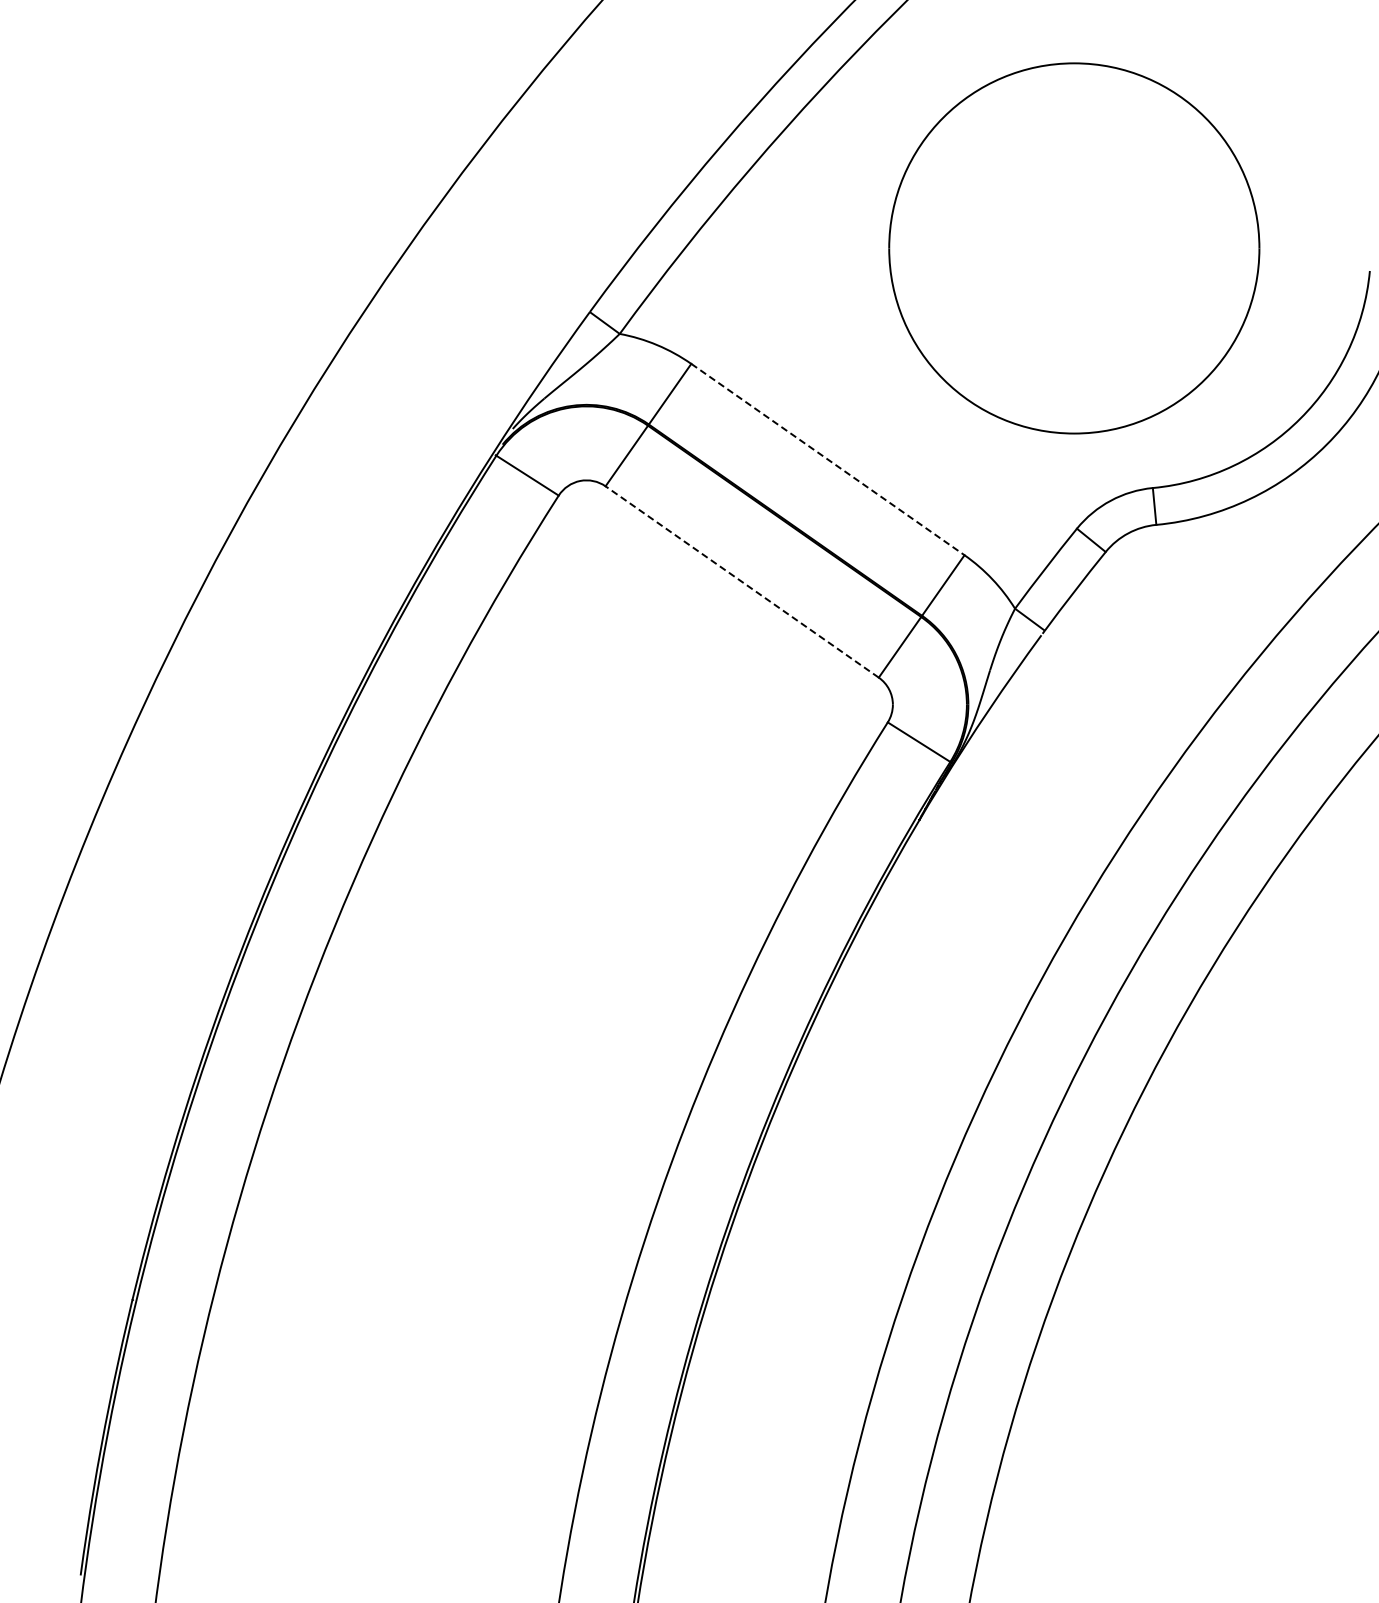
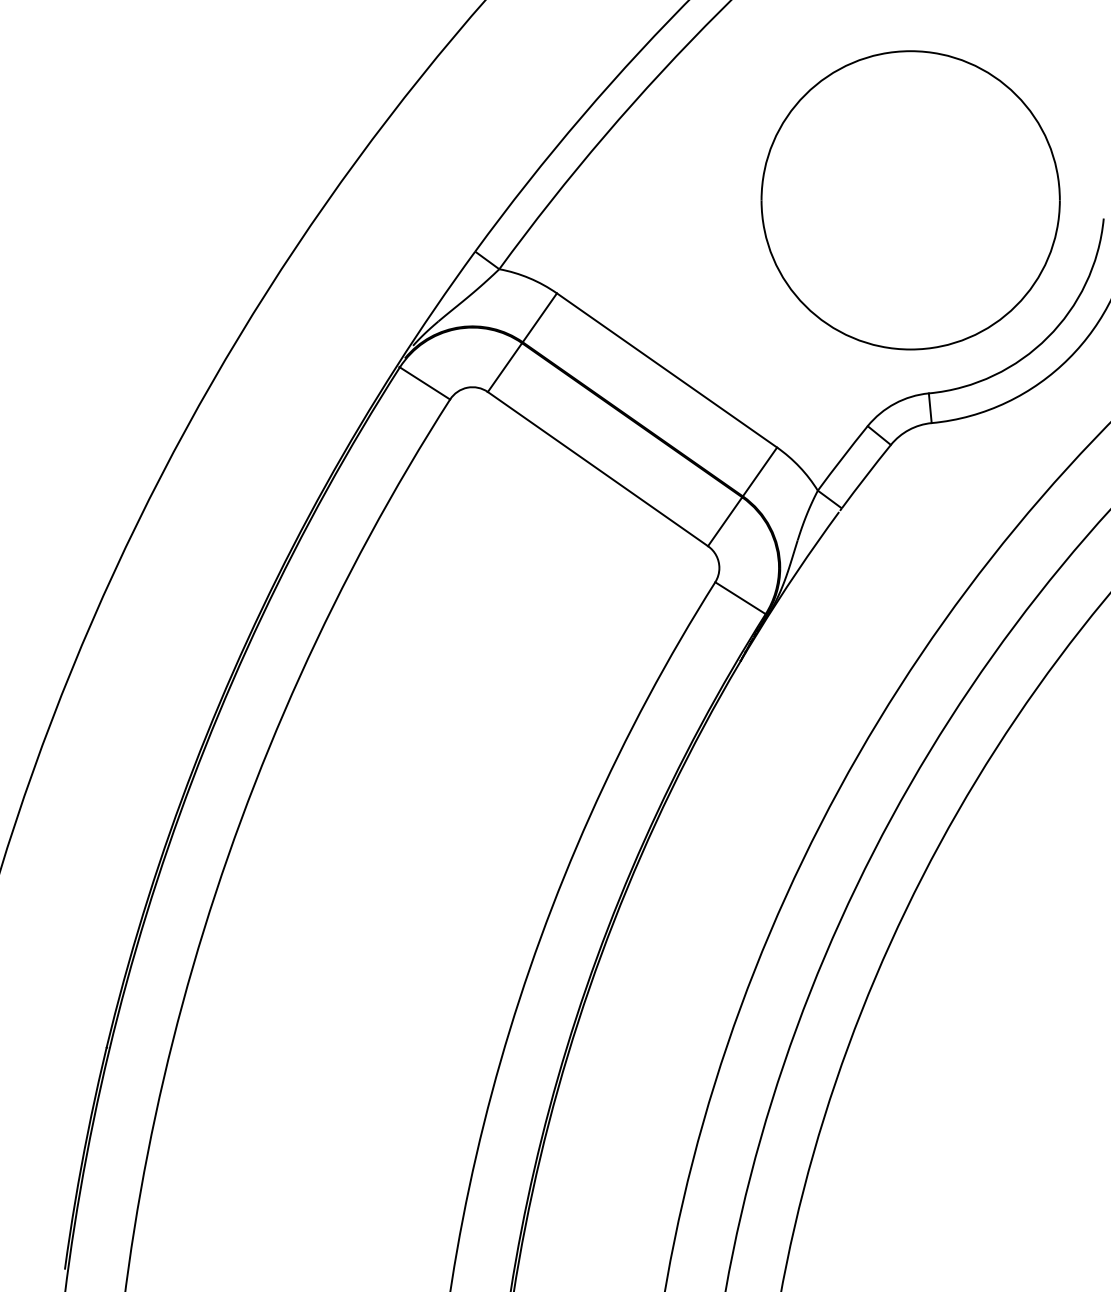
part: (1074, 248) -> (910, 200), moved
line: (827, 459) -> (666, 370), dashed -> solid
line: (742, 581) -> (598, 468), dashed -> solid

